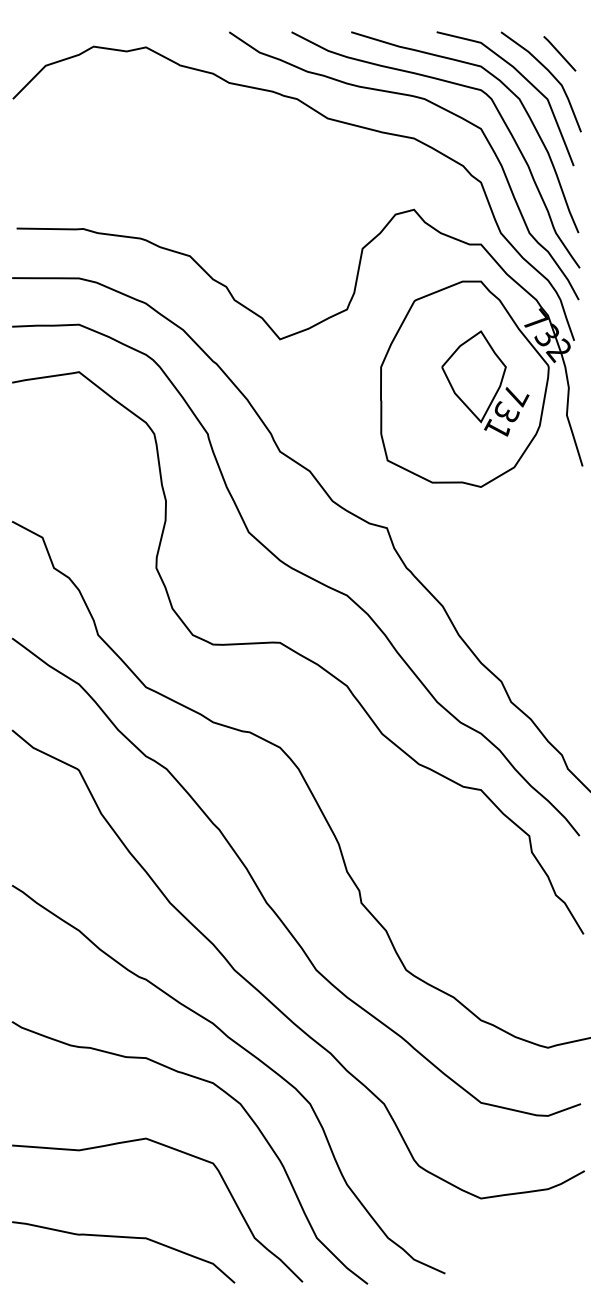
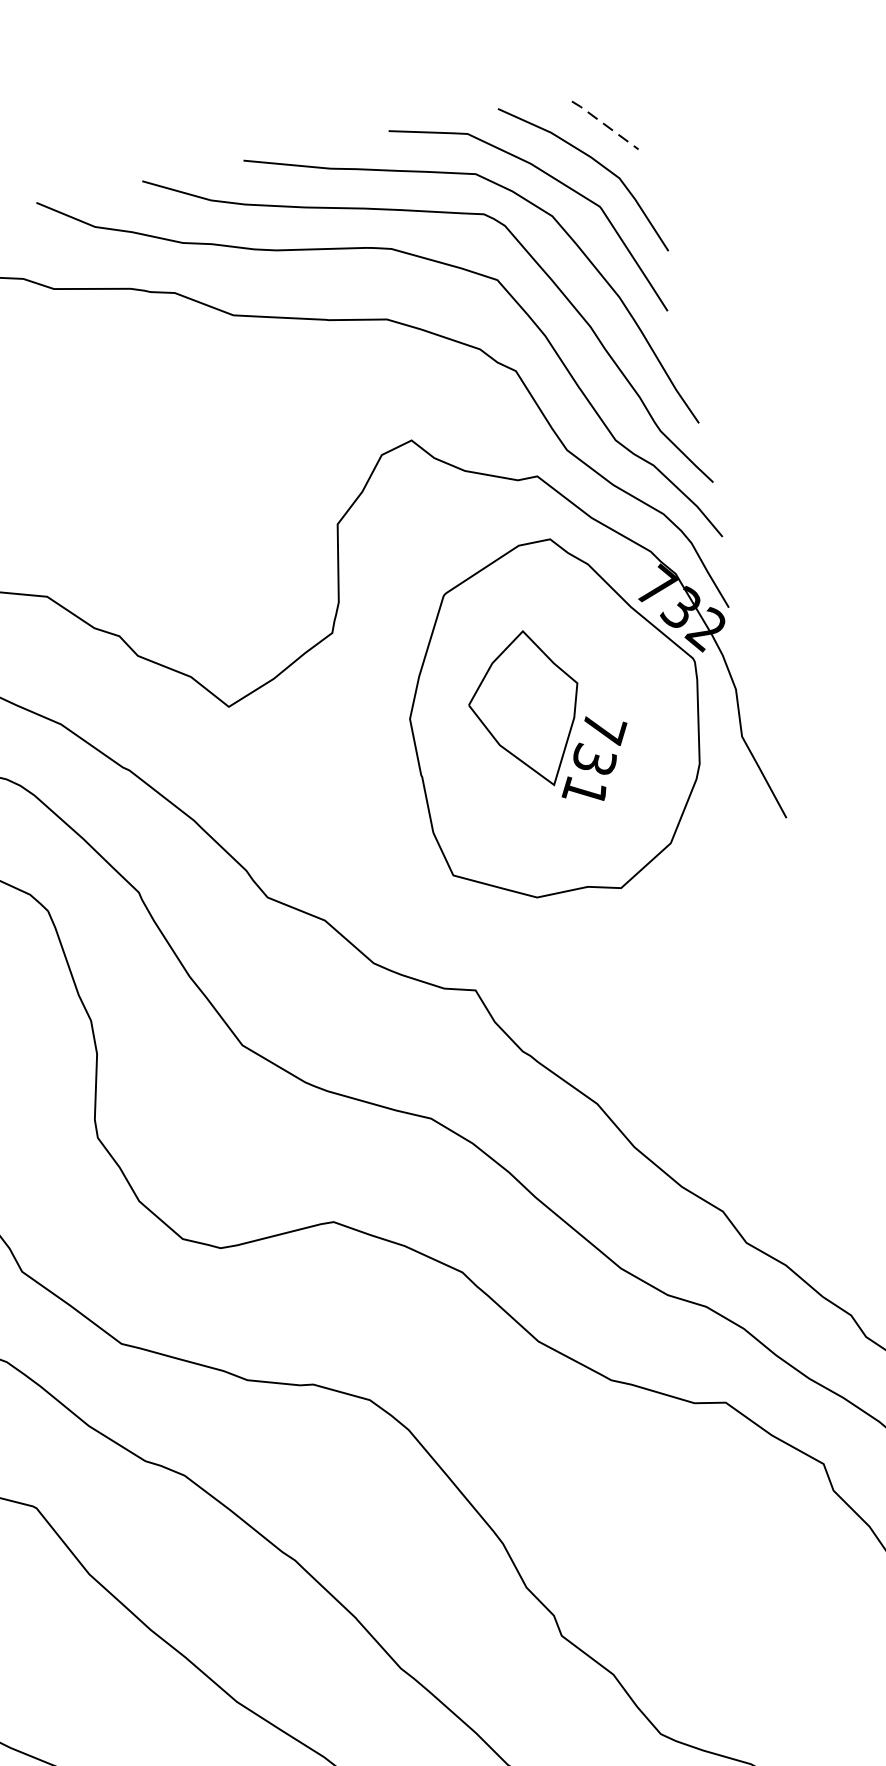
line: (560, 53) -> (606, 124), solid -> dashed
part: (485, 383) -> (548, 718), moved

